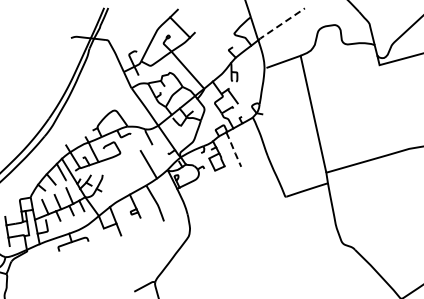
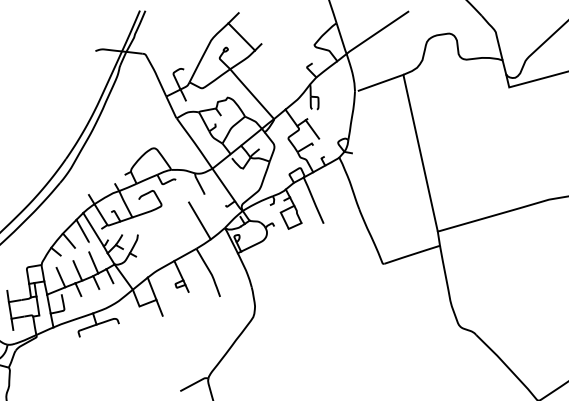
line: (281, 24) -> (377, 32), dashed -> solid
line: (233, 150) -> (313, 201), dashed -> solid

